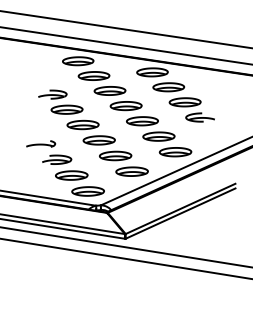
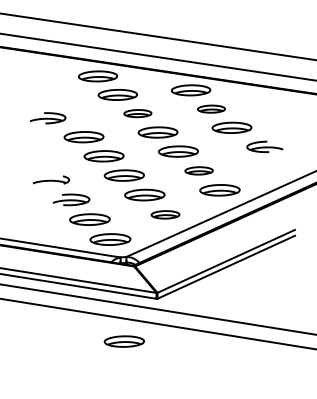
part: (168, 87) -> (211, 109), size x0.7
part: (109, 90) -> (137, 113), size x0.7
part: (52, 94) -> (47, 118), moved
part: (199, 117) -> (264, 146), moved
part: (158, 136) -> (198, 170), size x0.7
part: (132, 171) -> (165, 214), size x0.7
part: (98, 272) -> (123, 341), added

